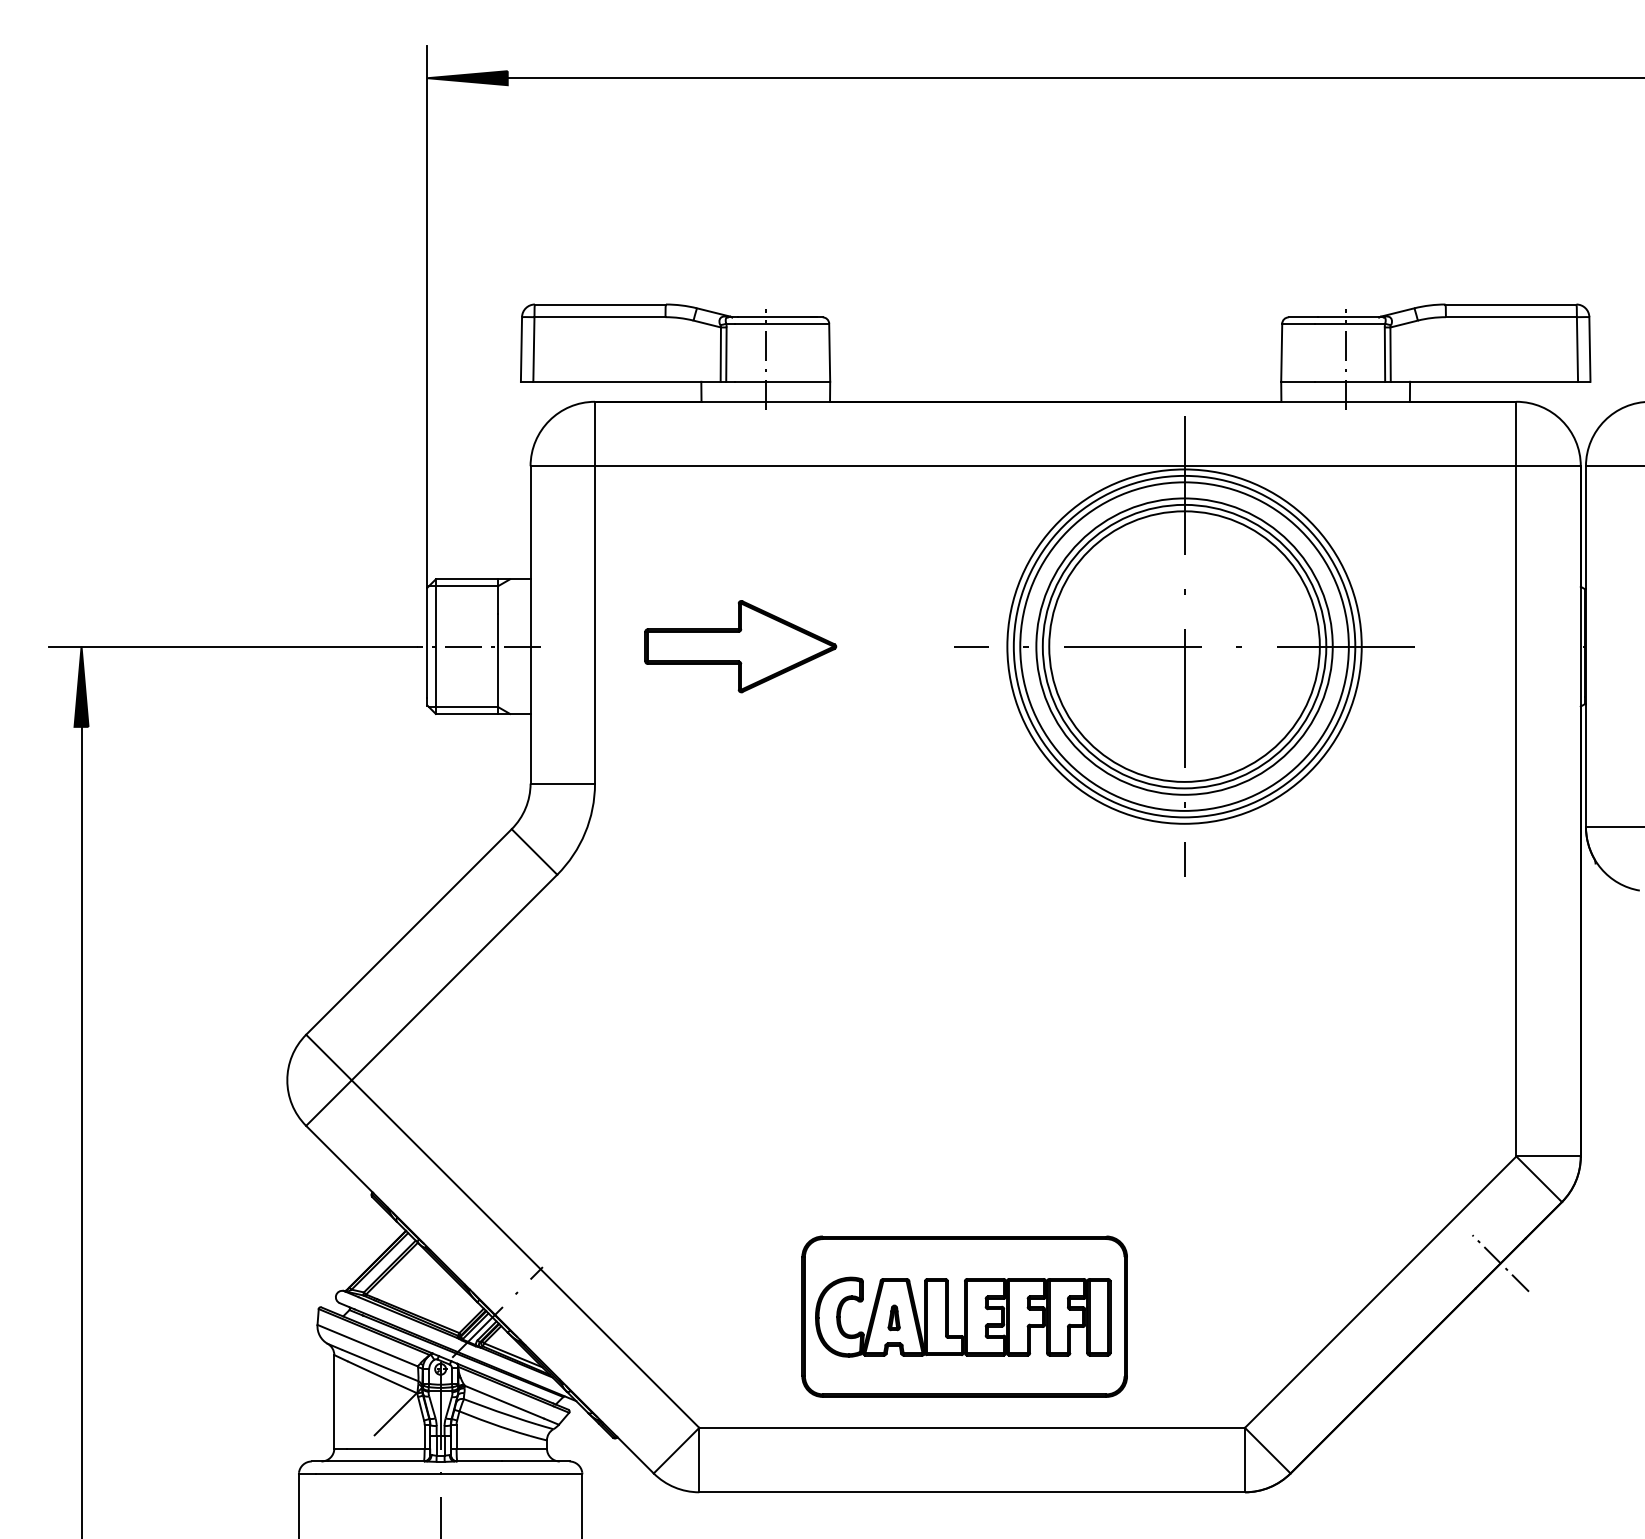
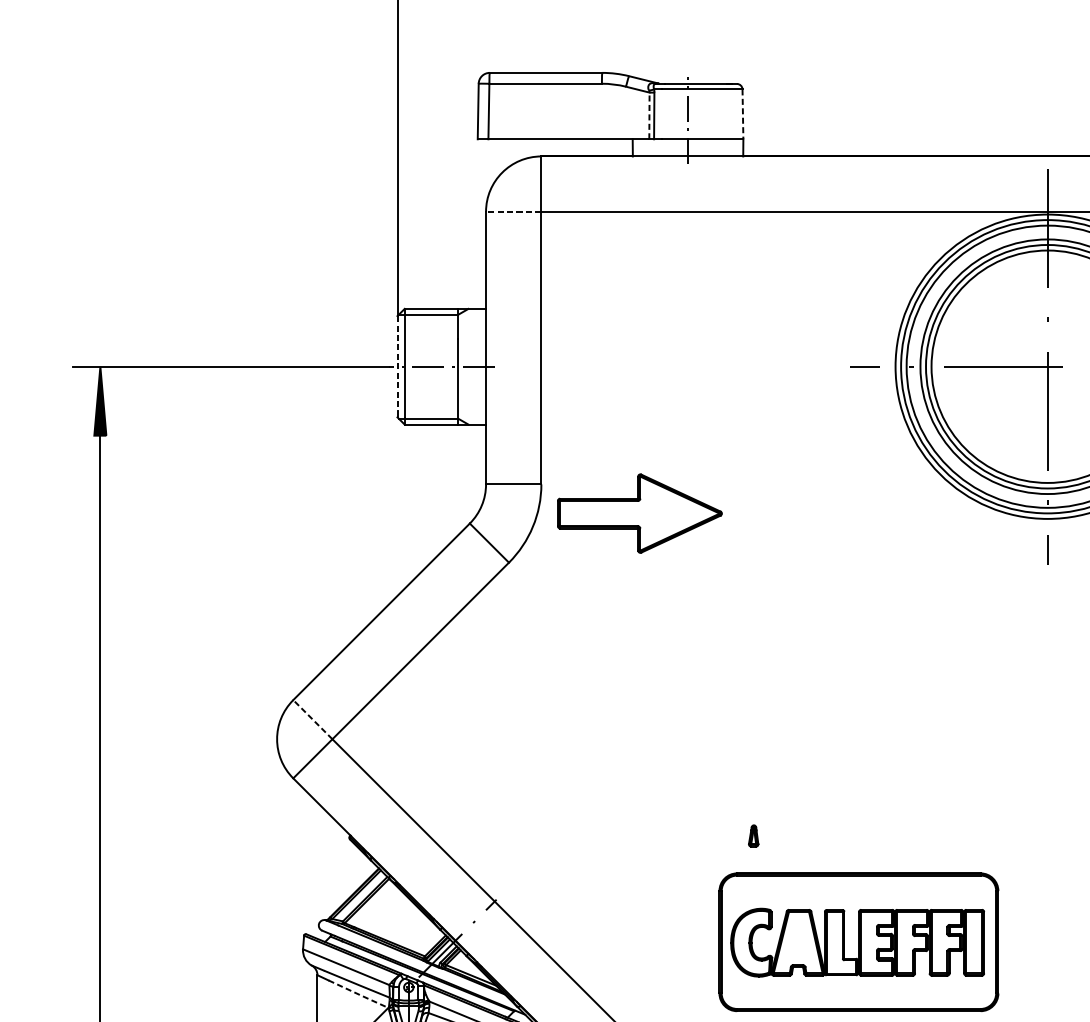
line: (829, 353) -> (742, 114), solid -> dashed
line: (720, 354) -> (649, 115), solid -> dashed
line: (562, 466) -> (513, 212), solid -> dashed
line: (427, 643) -> (397, 364), solid -> dashed
part: (740, 646) -> (639, 513), moved
line: (328, 1057) -> (312, 719), solid -> dashed
part: (893, 1317) -> (753, 835), moved
line: (383, 1377) -> (359, 994), solid -> dashed

